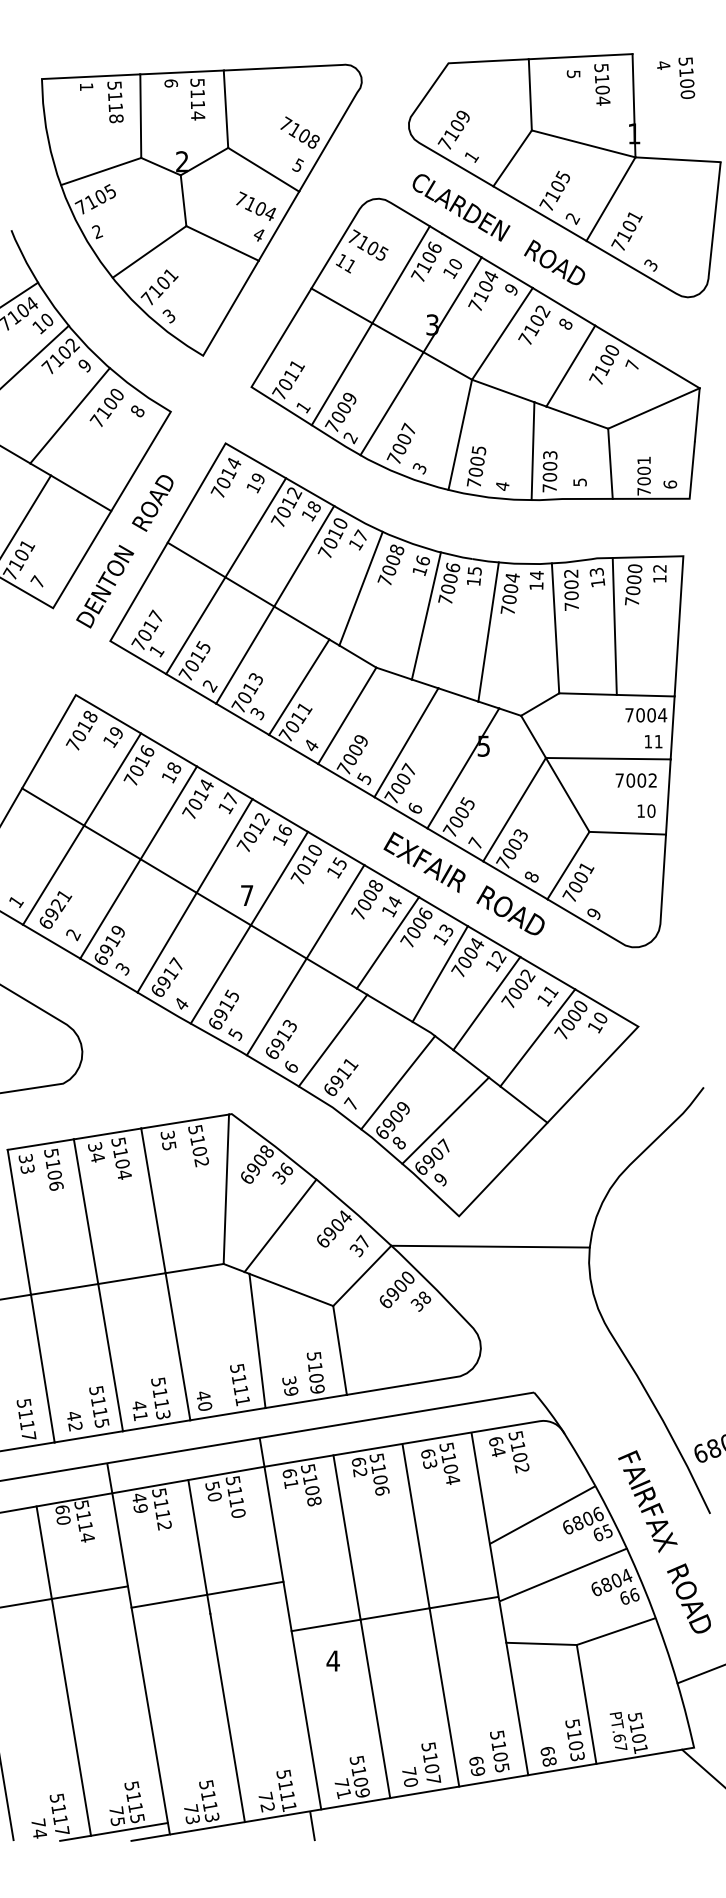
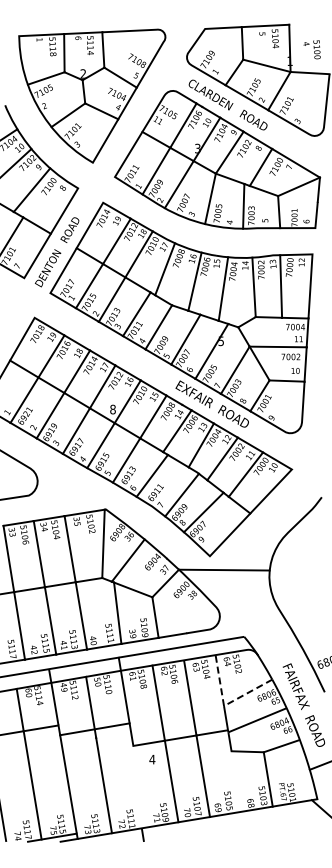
text: (674, 77) -> (311, 49), moved
text: (246, 895) -> (112, 409), 7 -> 8
line: (490, 1542) -> (224, 705), solid -> dashed
line: (517, 1708) -> (236, 781), removed
line: (305, 1719) -> (139, 786), removed

